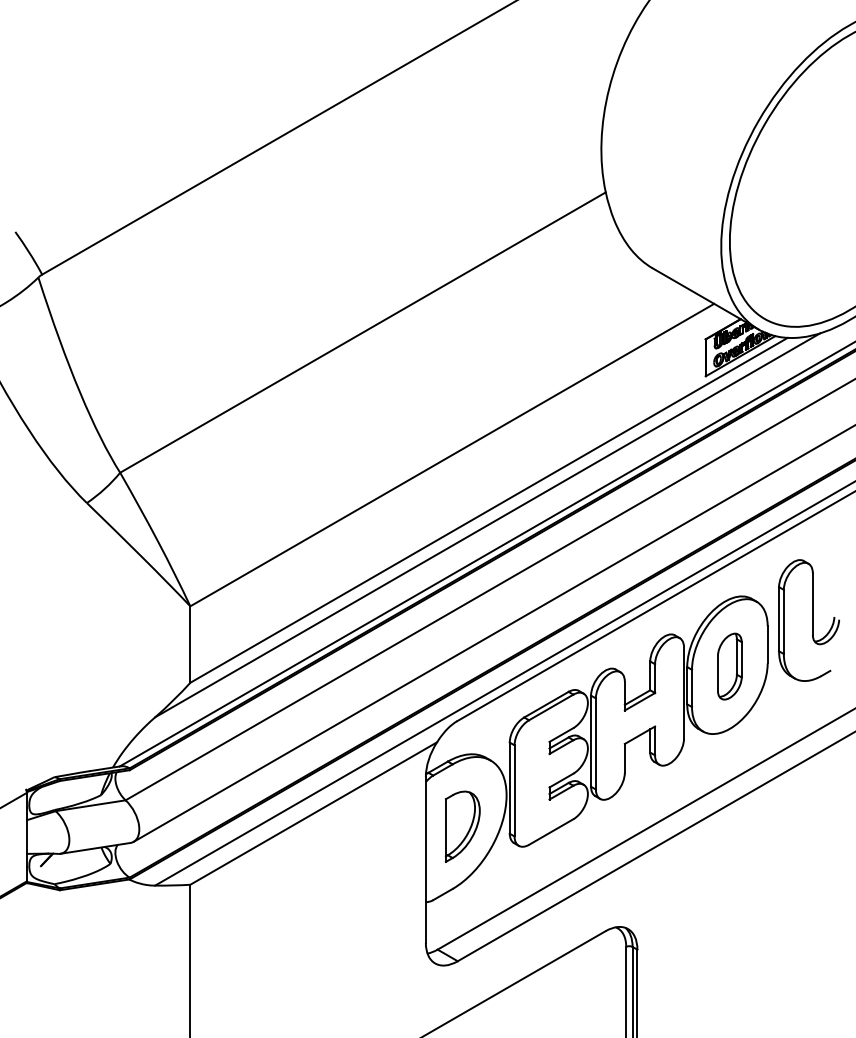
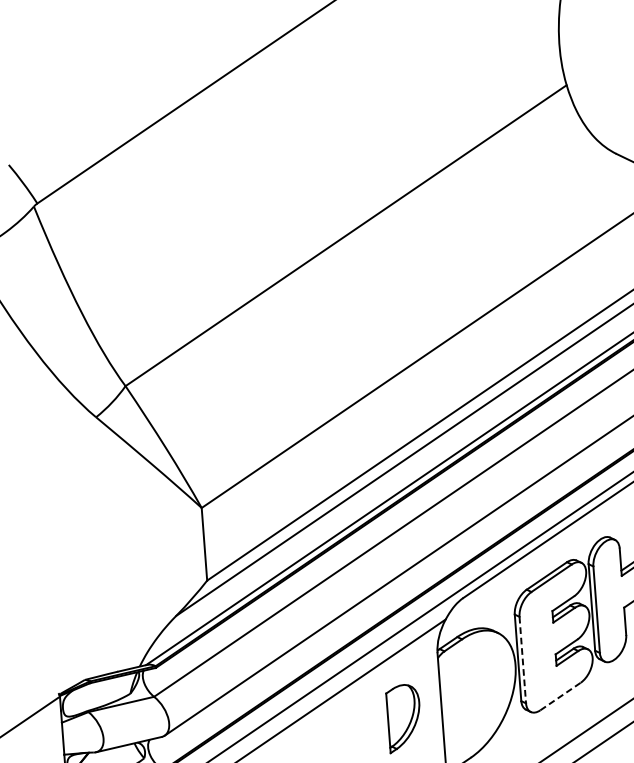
line: (514, 790) -> (522, 659), solid -> dashed
part: (462, 826) -> (403, 718), moved
line: (551, 832) -> (560, 696), solid -> dashed

